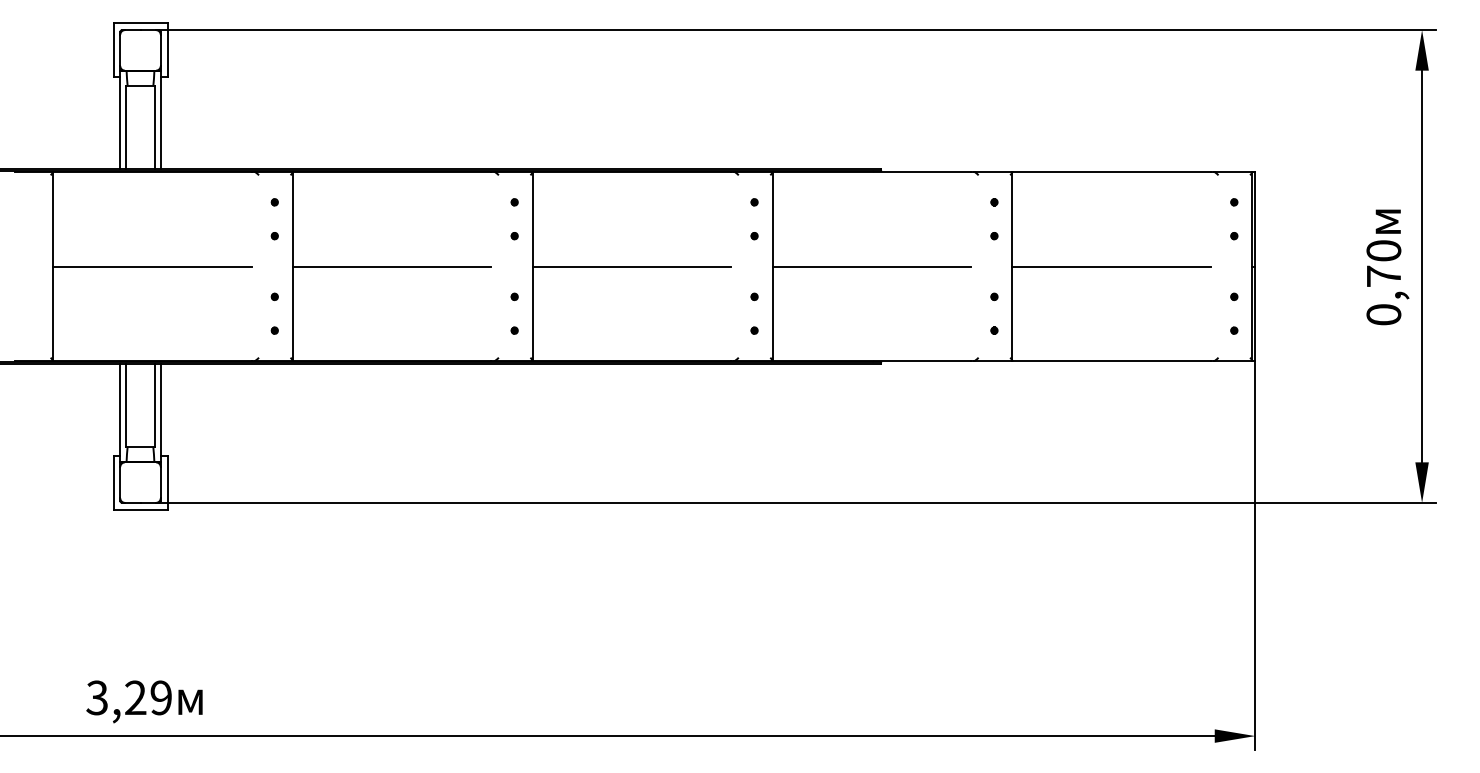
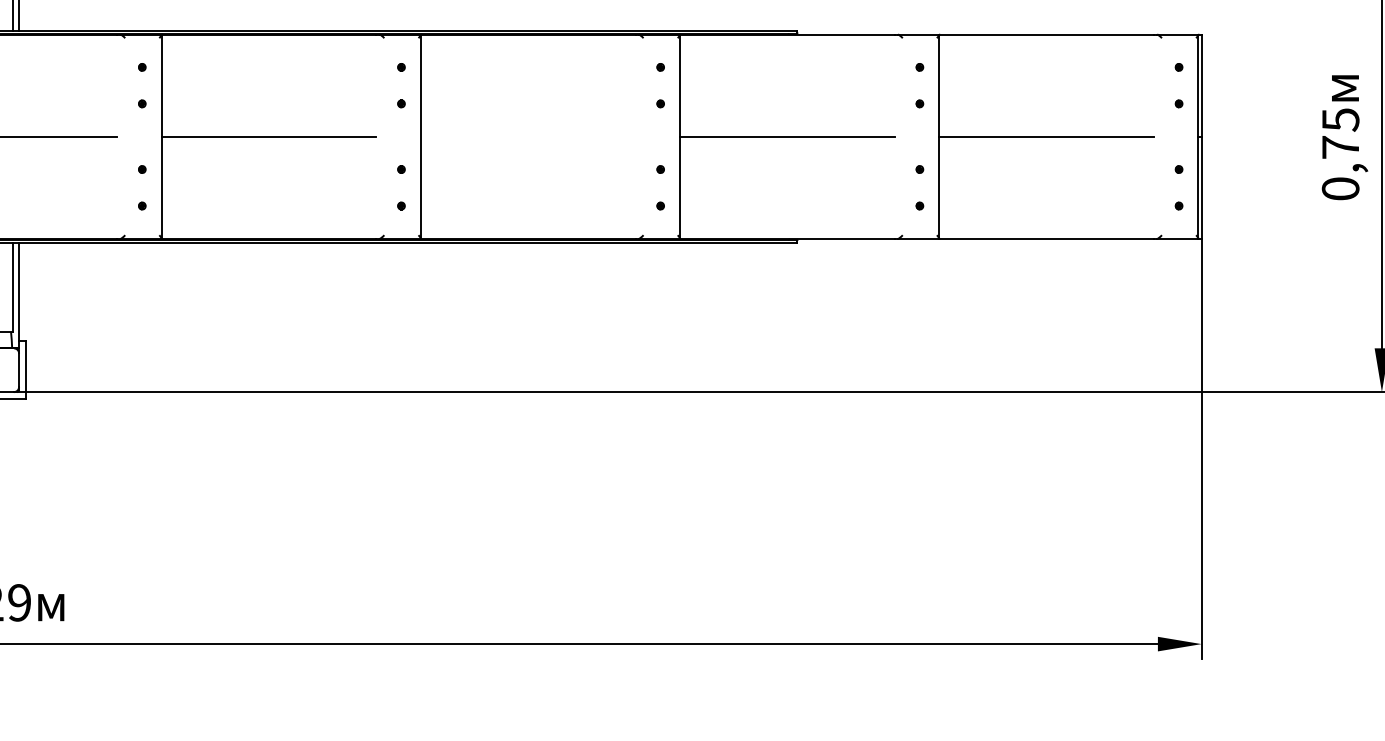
text: (1383, 251) -> (1340, 120), 0,70 -> 0,75
line: (631, 266) -> (527, 136), removed

